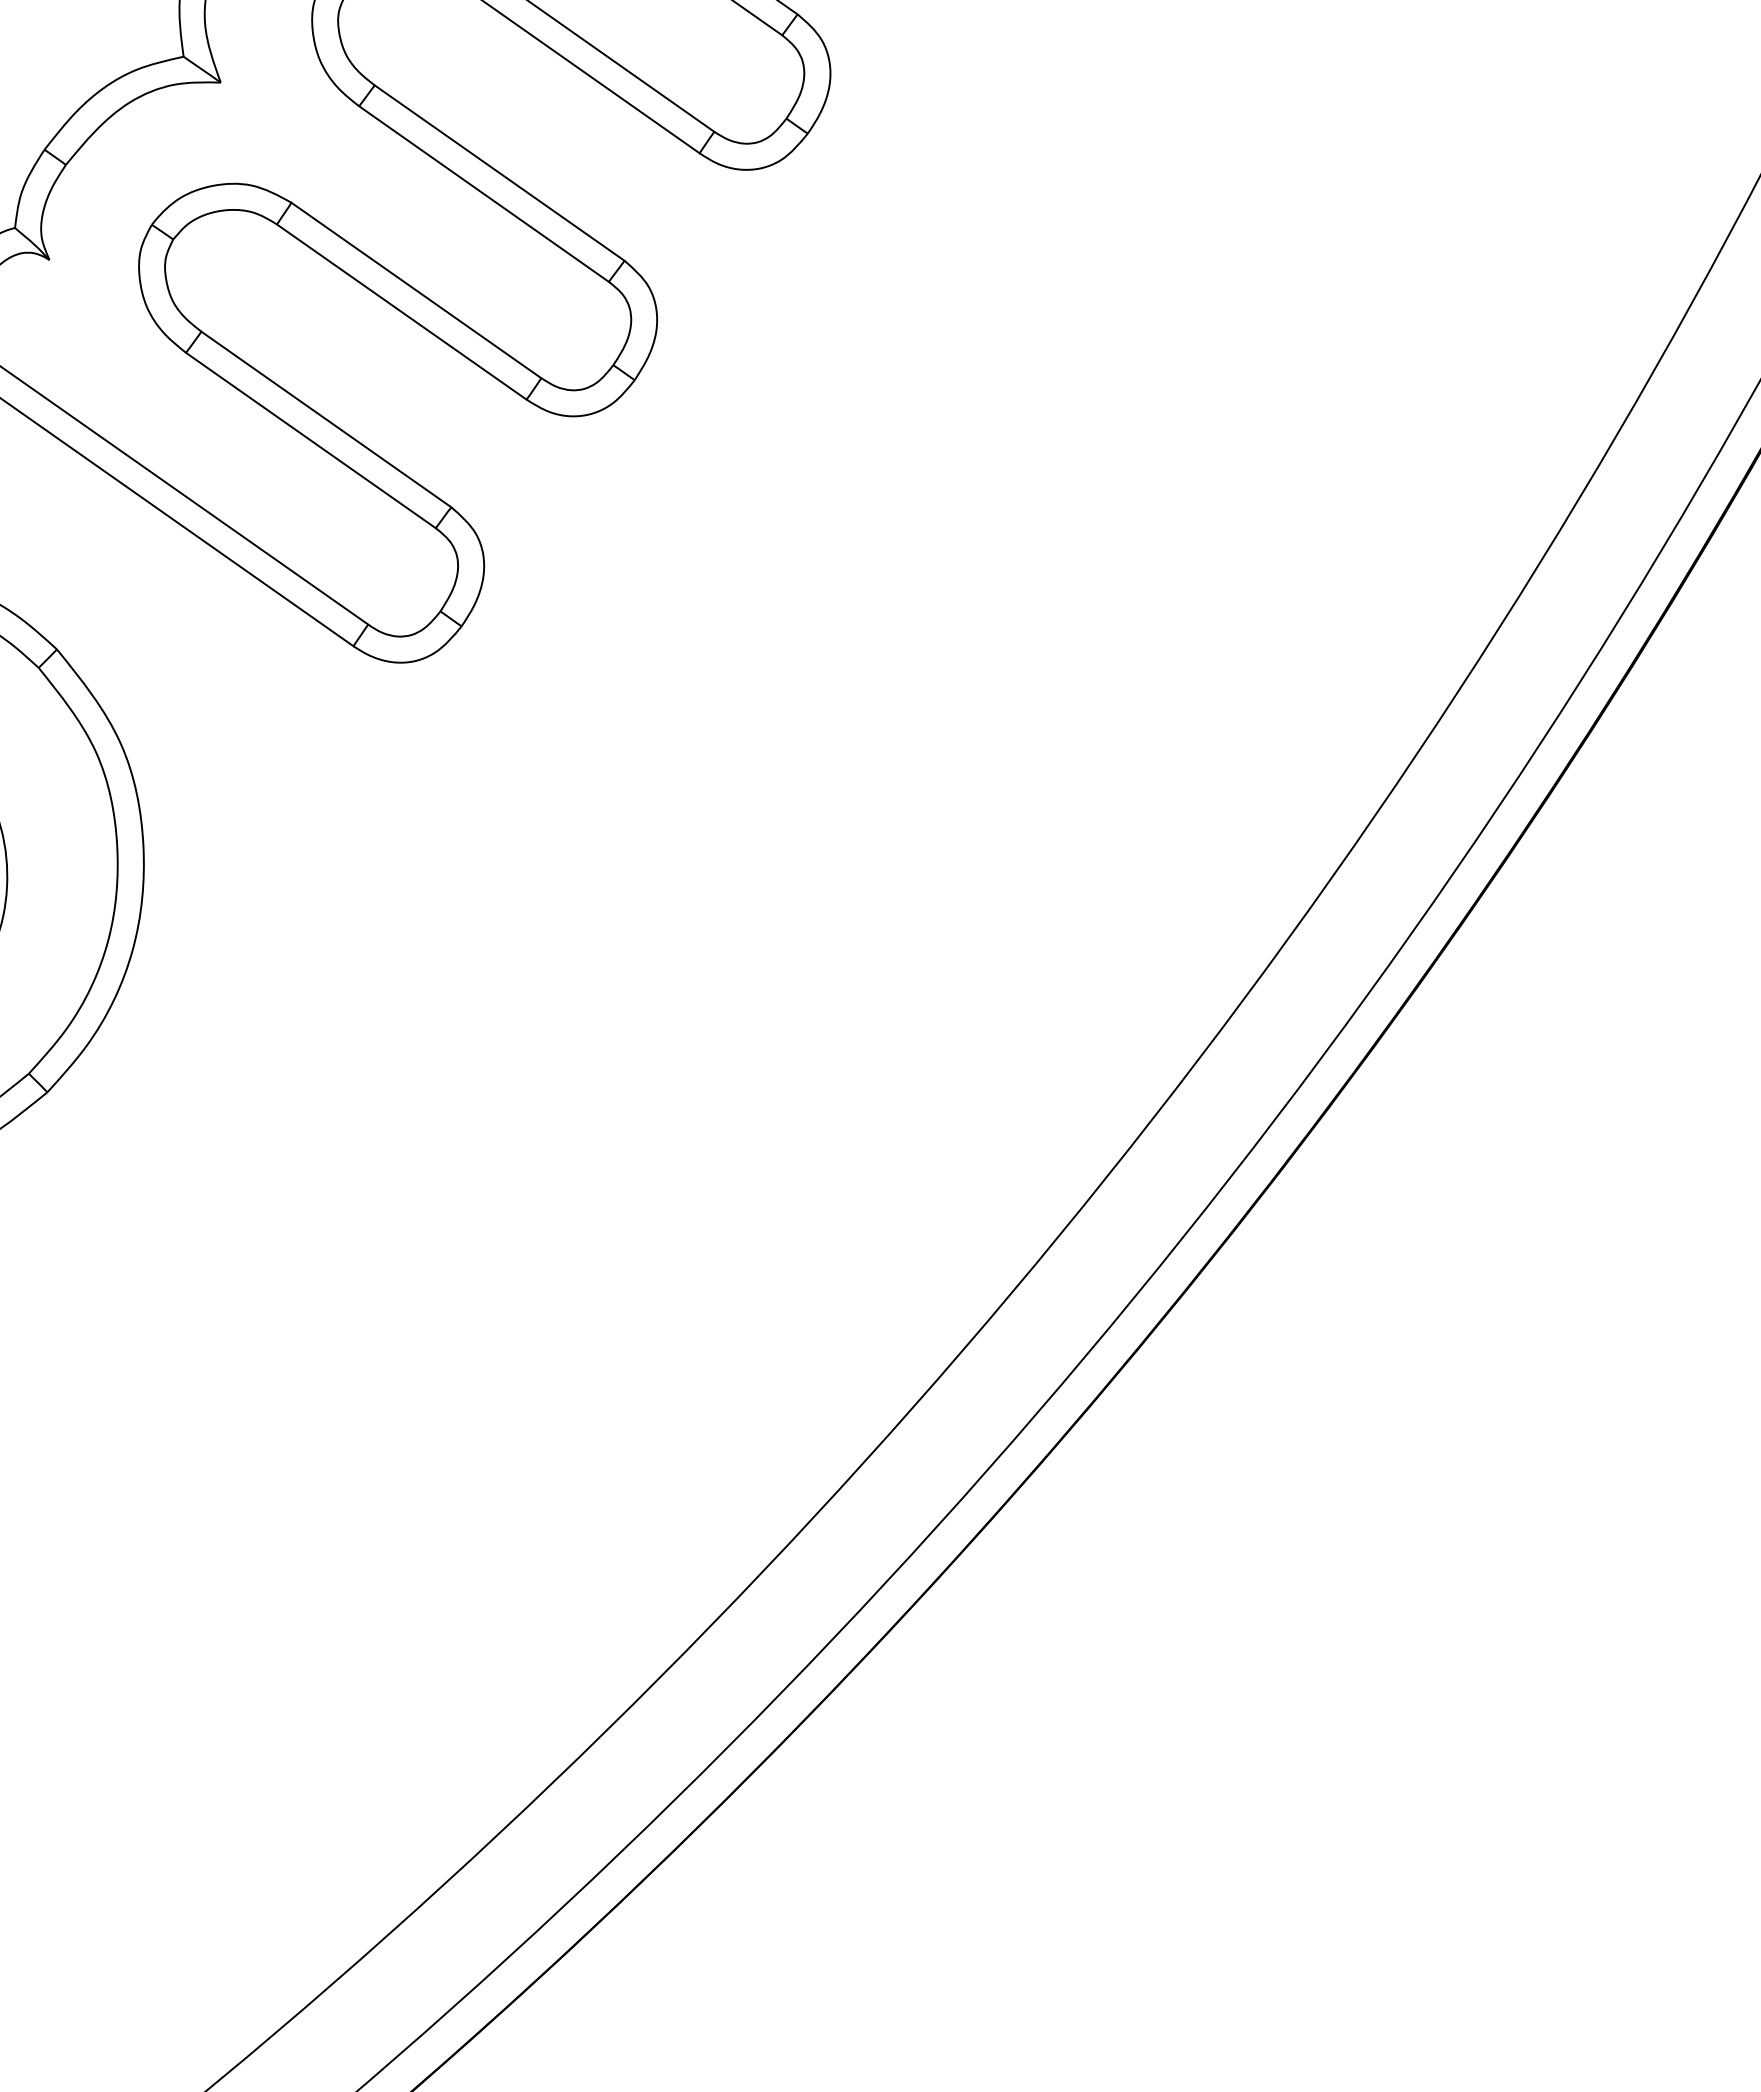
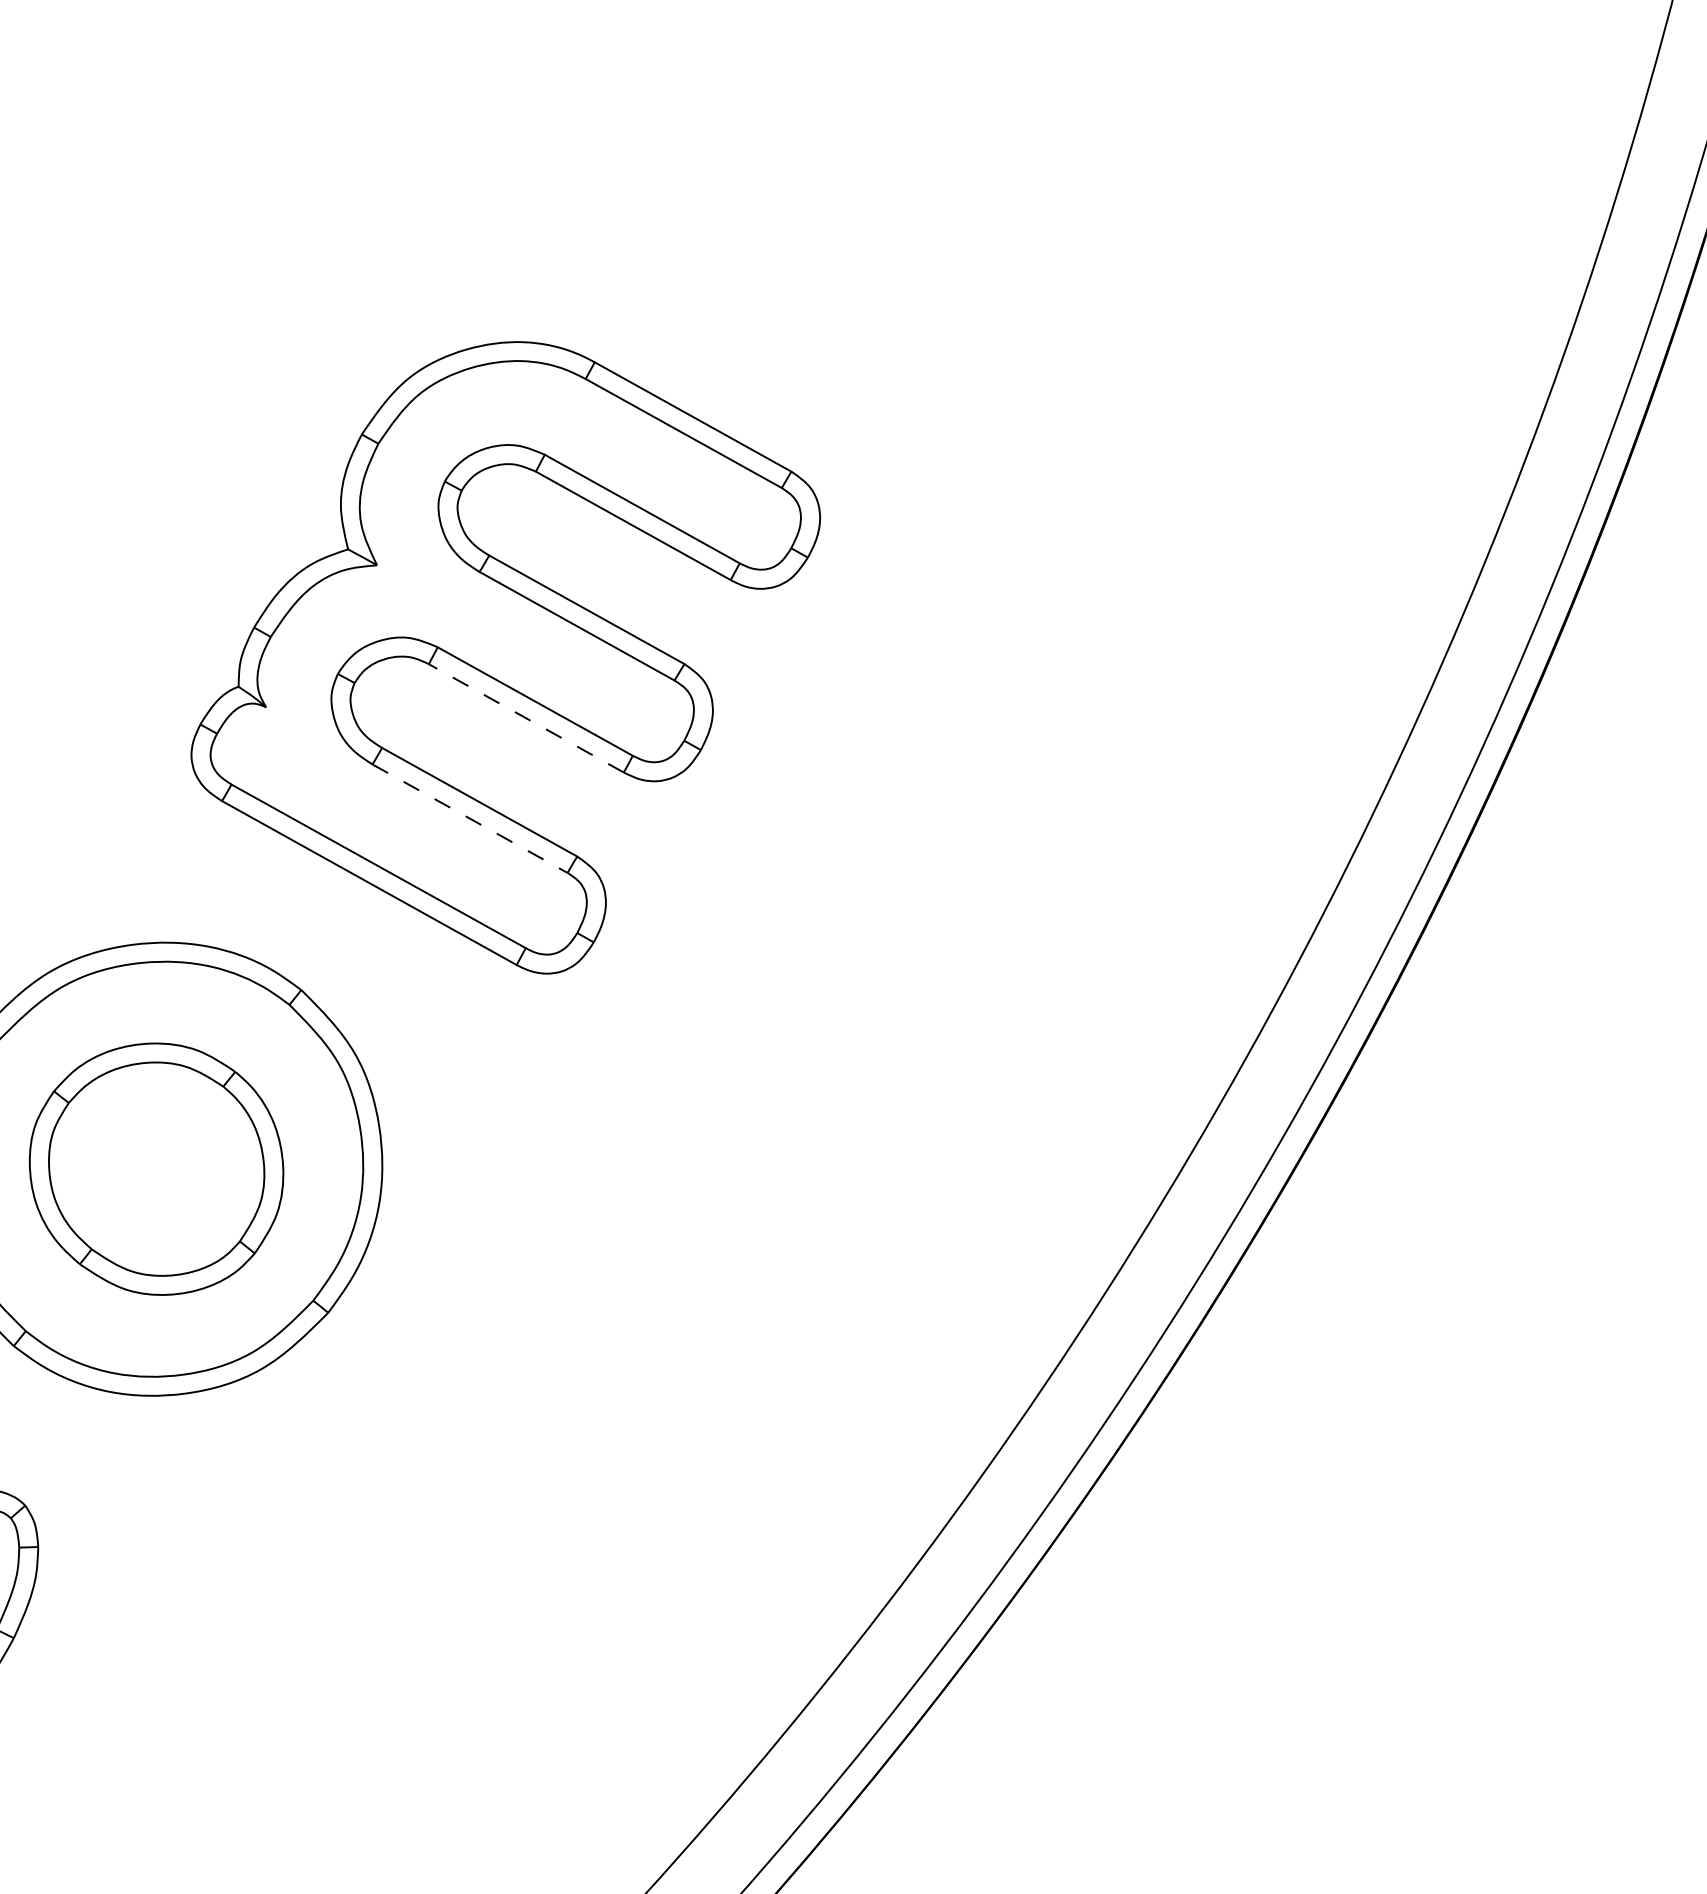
line: (400, 312) -> (525, 718), solid -> dashed
line: (311, 440) -> (470, 818), solid -> dashed

